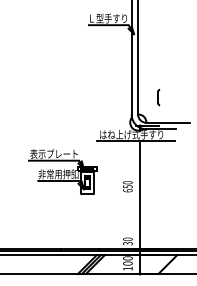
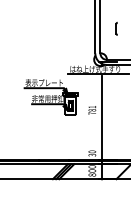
part: (158, 97) -> (116, 28), moved
part: (62, 172) -> (50, 97), moved
text: (127, 186) -> (92, 110), 650 -> 781
text: (127, 268) -> (92, 174), 100 -> 800

